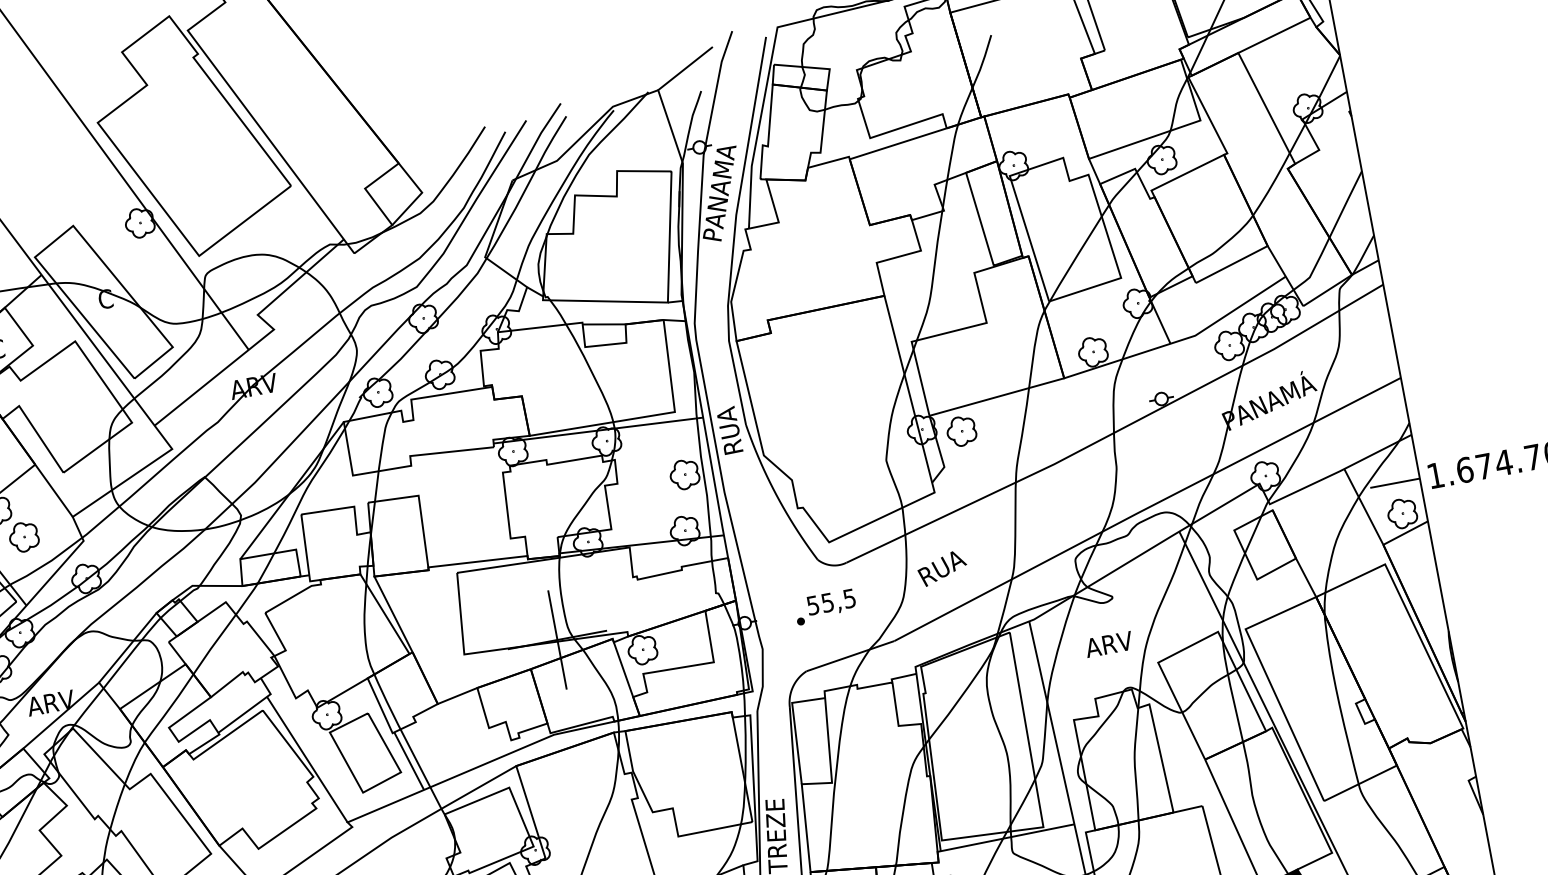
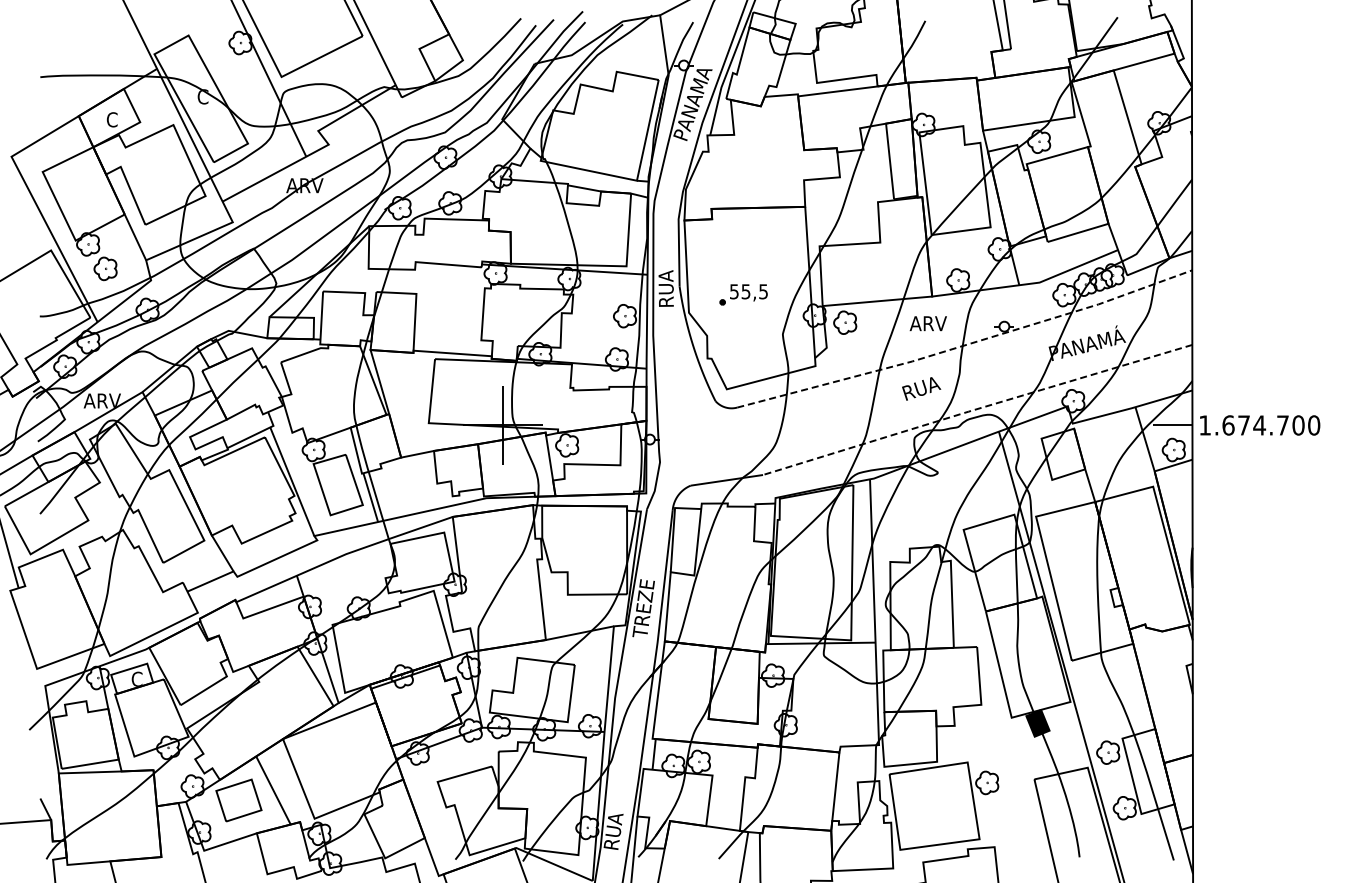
line: (1118, 430) -> (966, 344), solid -> dashed
line: (1146, 509) -> (976, 409), solid -> dashed
text: (942, 568) -> (921, 388), moved
part: (825, 606) -> (743, 294), moved
text: (1107, 644) -> (927, 323), moved

